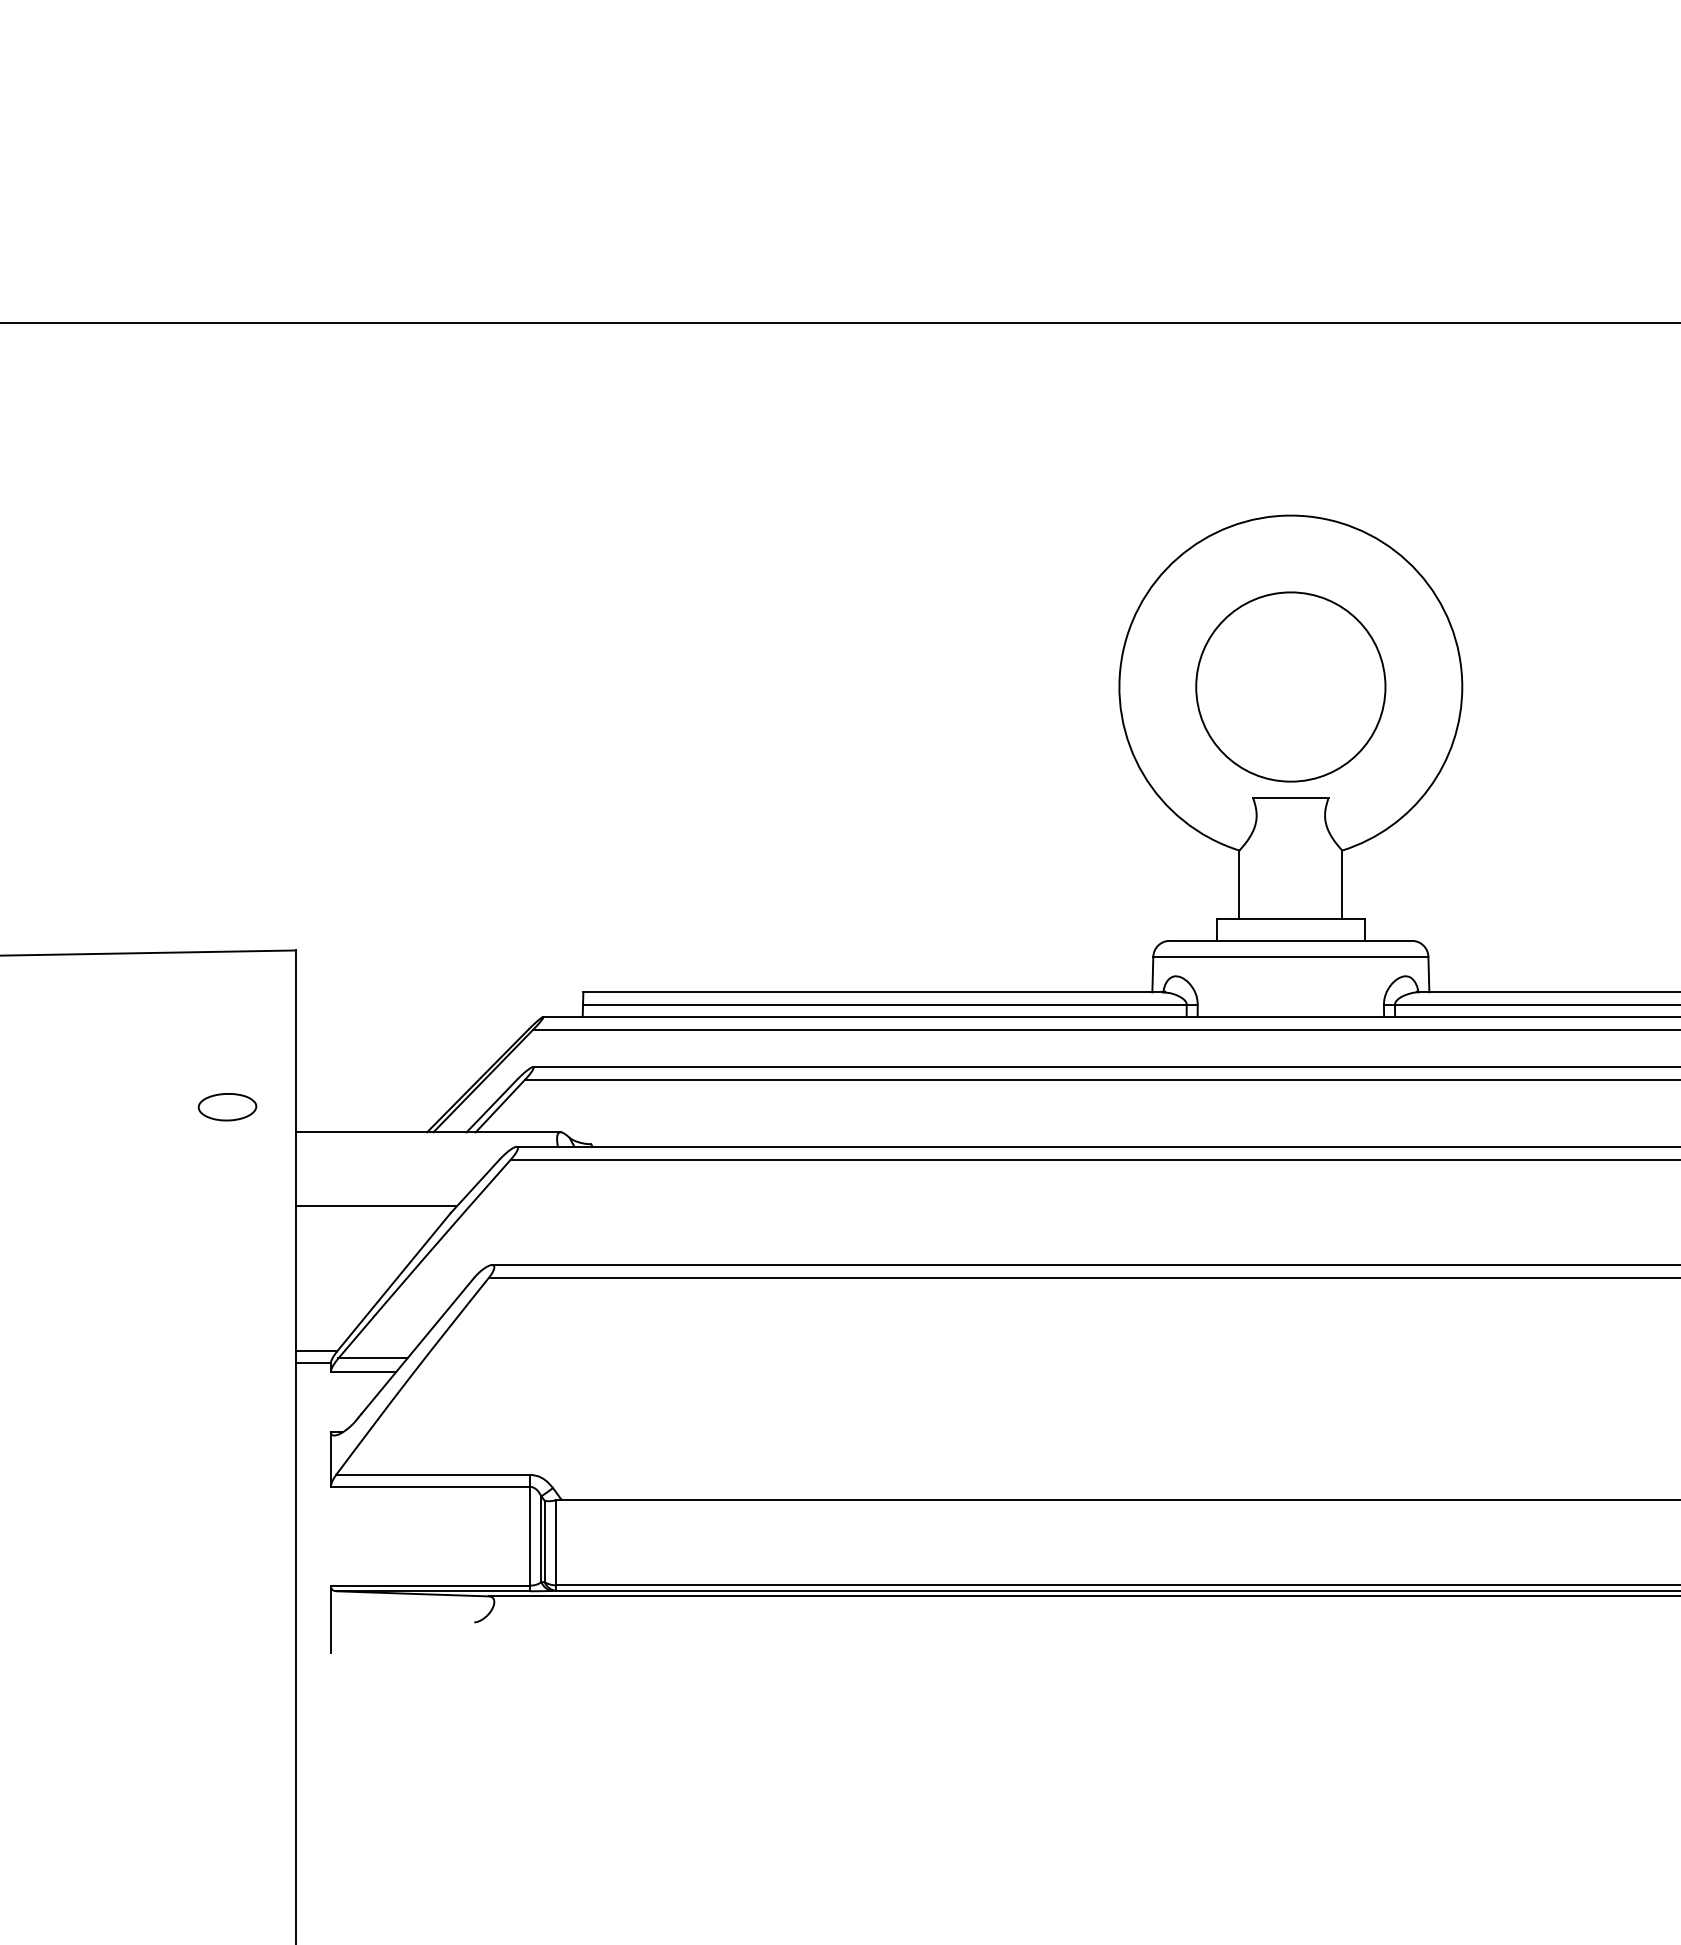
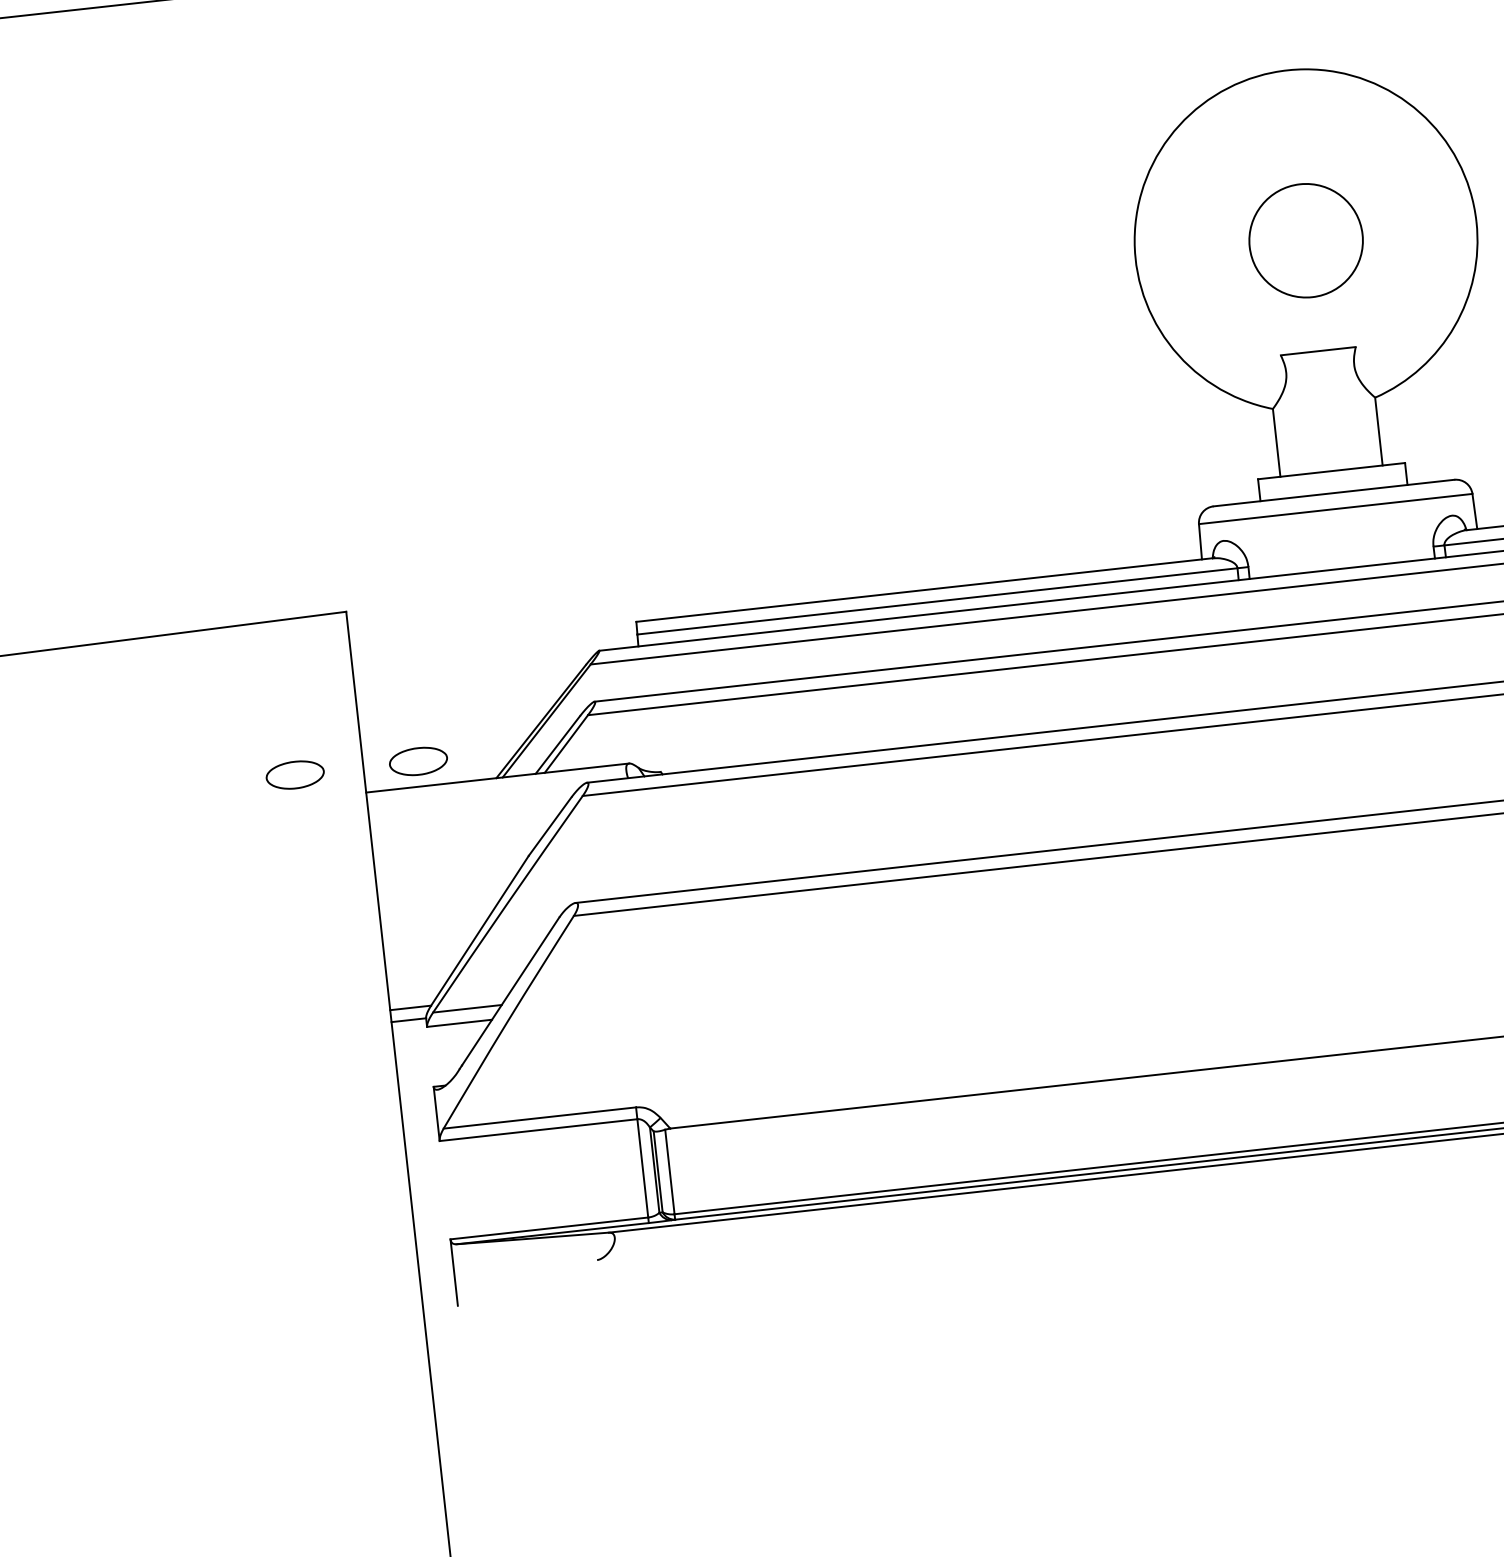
circle: (1290, 686) -> (1305, 240), size x0.6
part: (351, 1107) -> (418, 761), added
line: (376, 1206) -> (454, 857), removed

